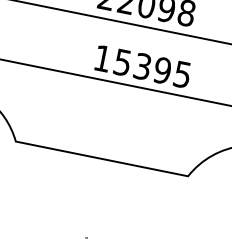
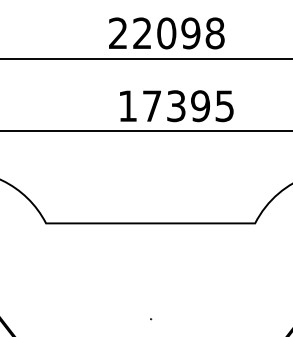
text: (122, 62) -> (151, 106), 15395 -> 17395

